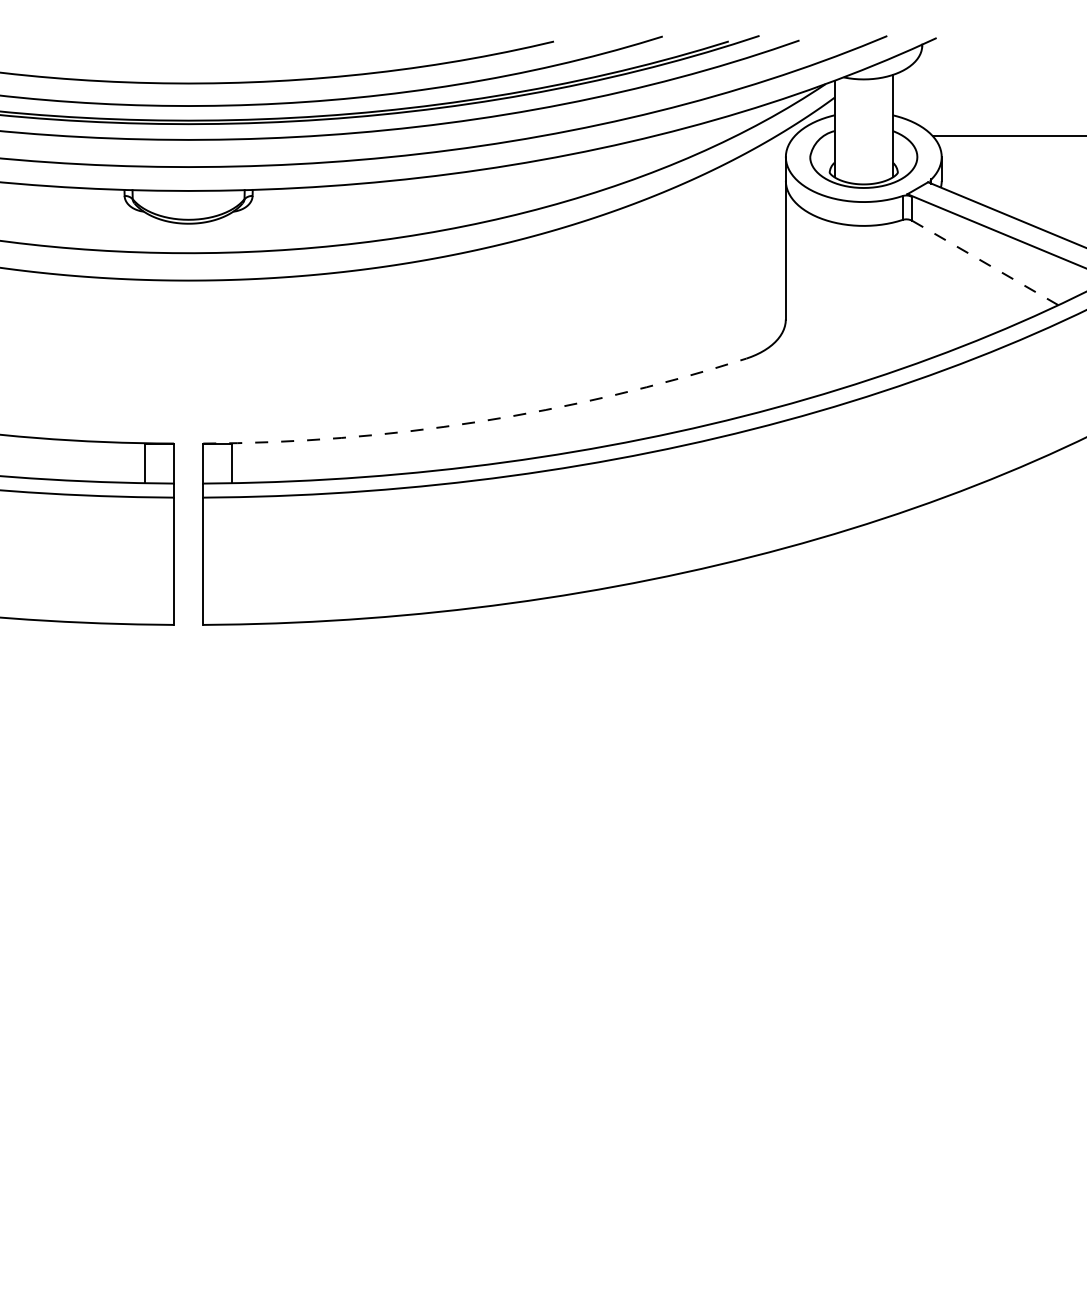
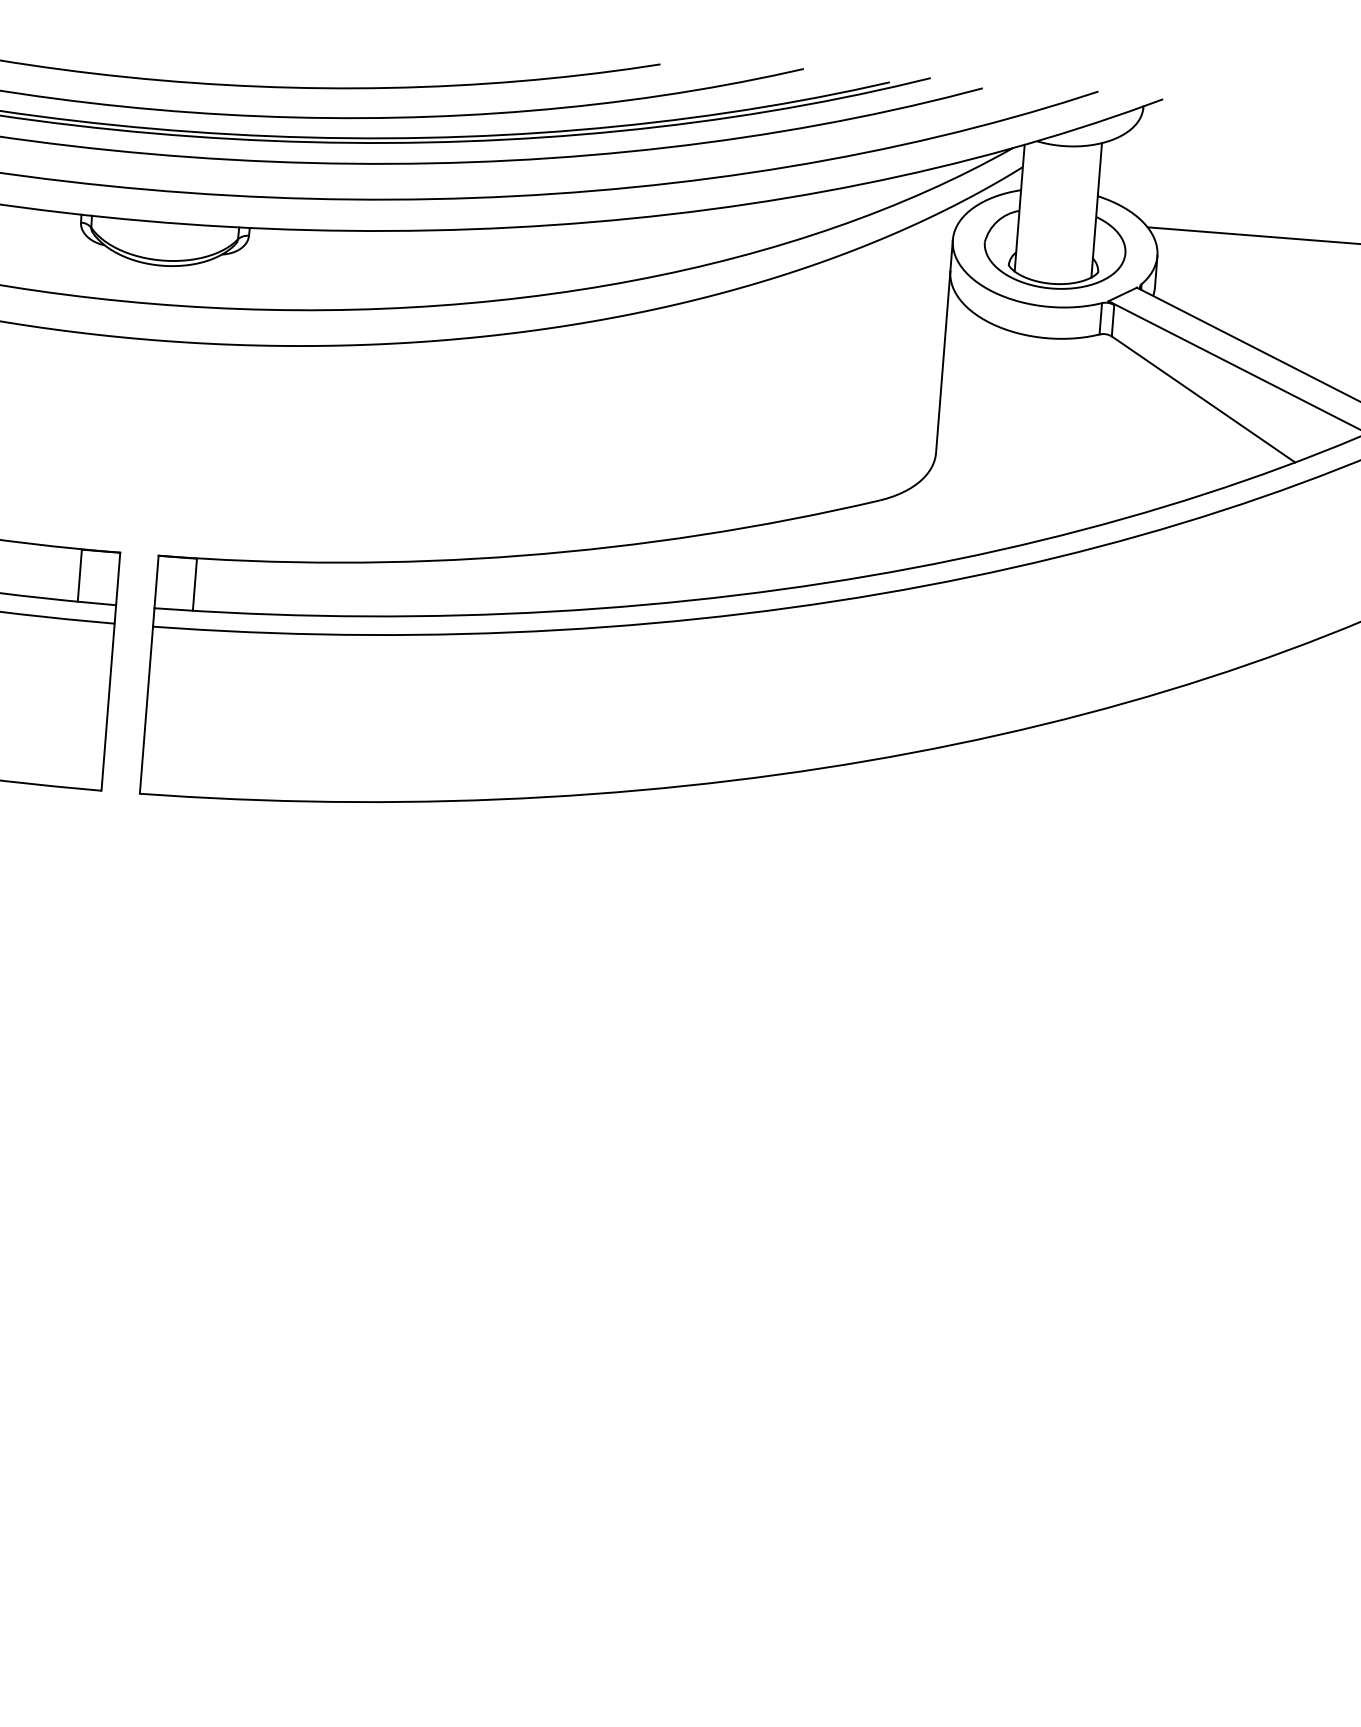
line: (985, 262) -> (1203, 398), dashed -> solid
arc: (478, 421) -> (522, 555), dashed -> solid

